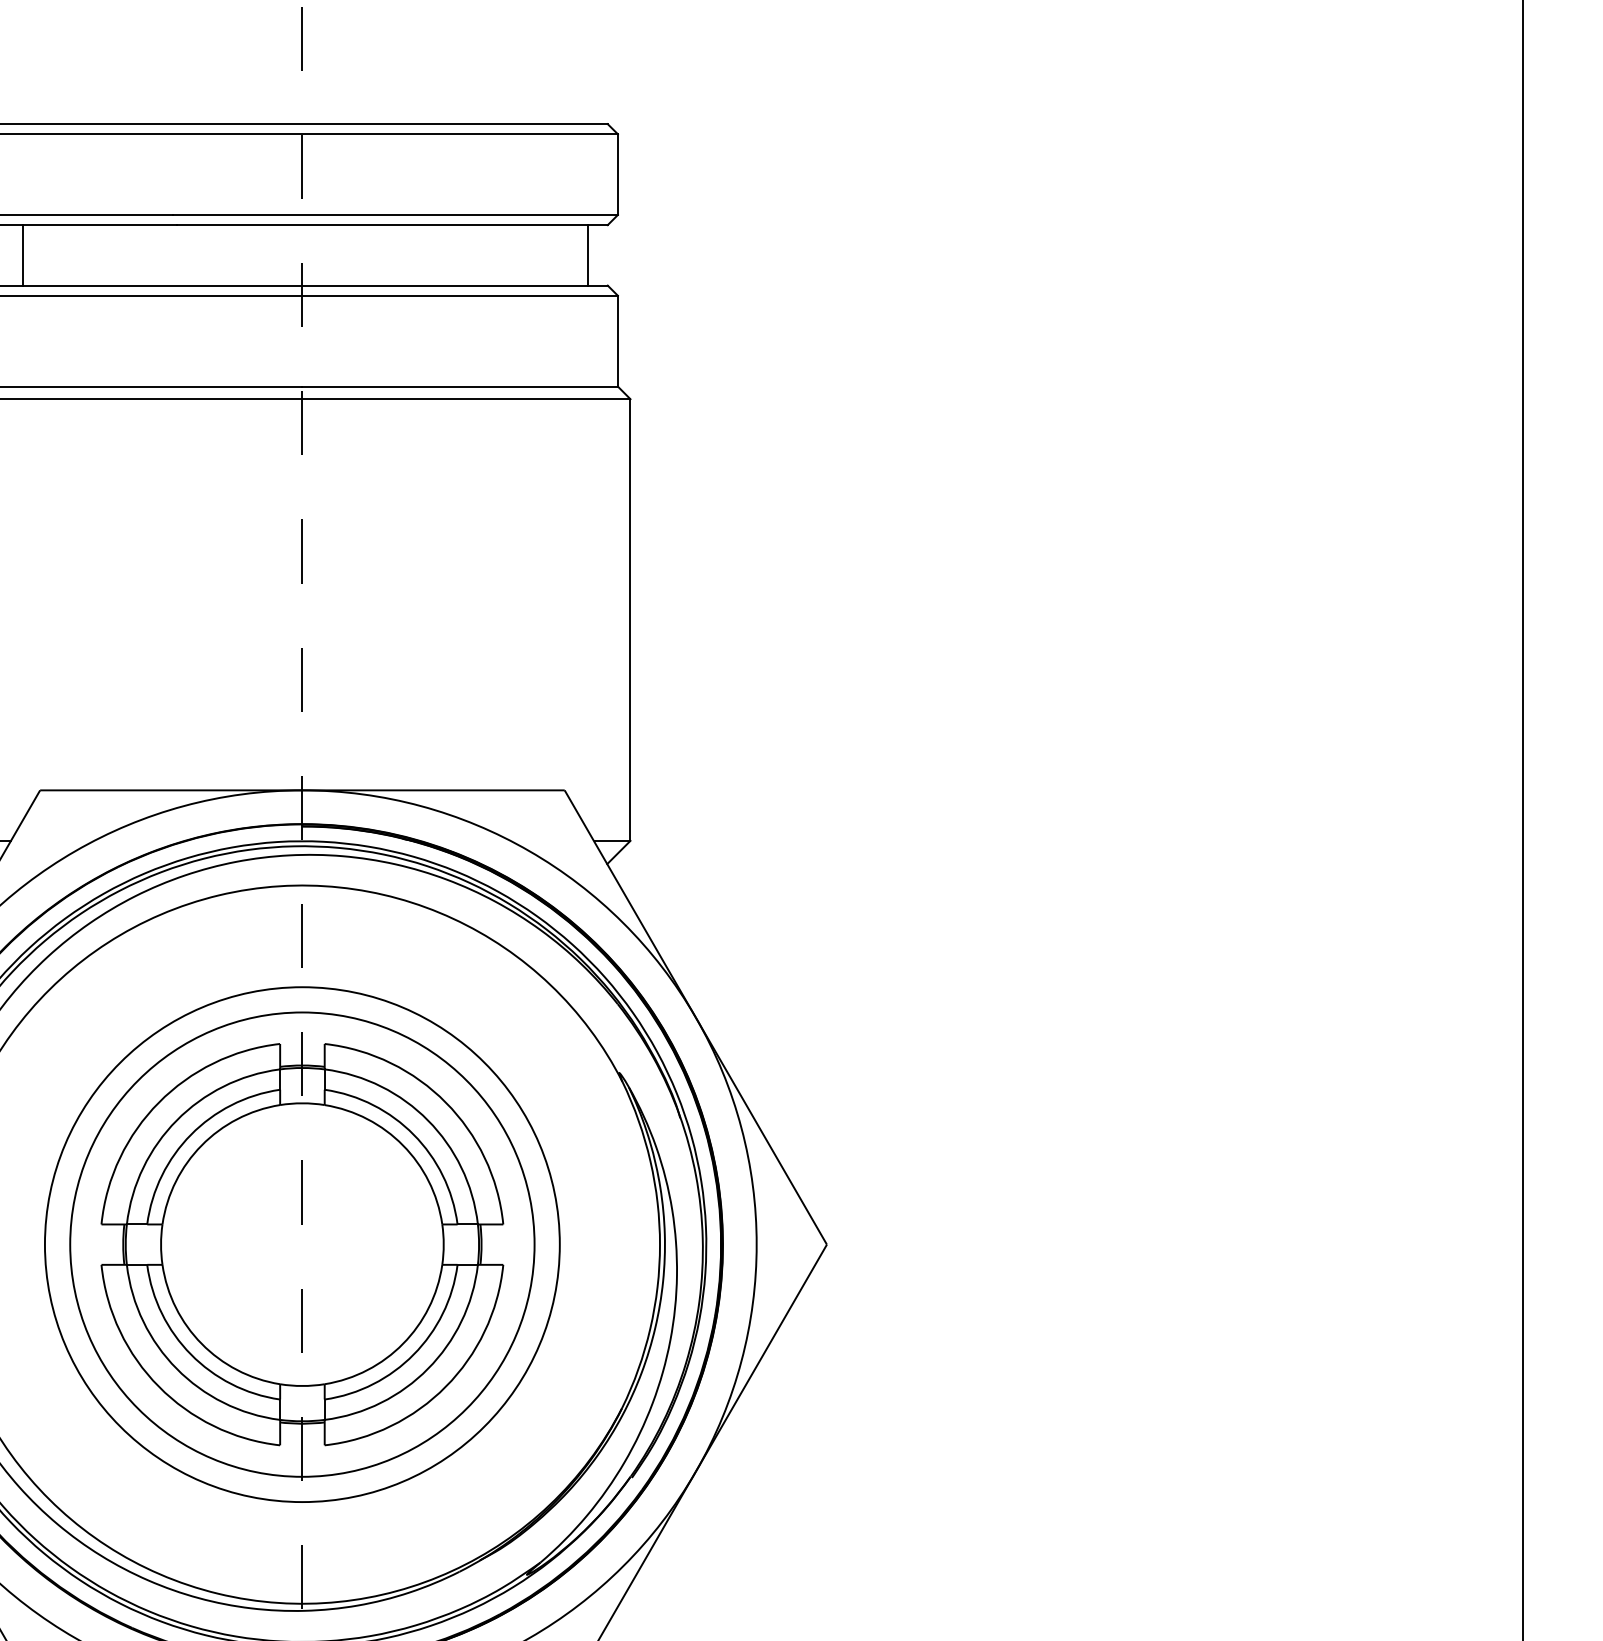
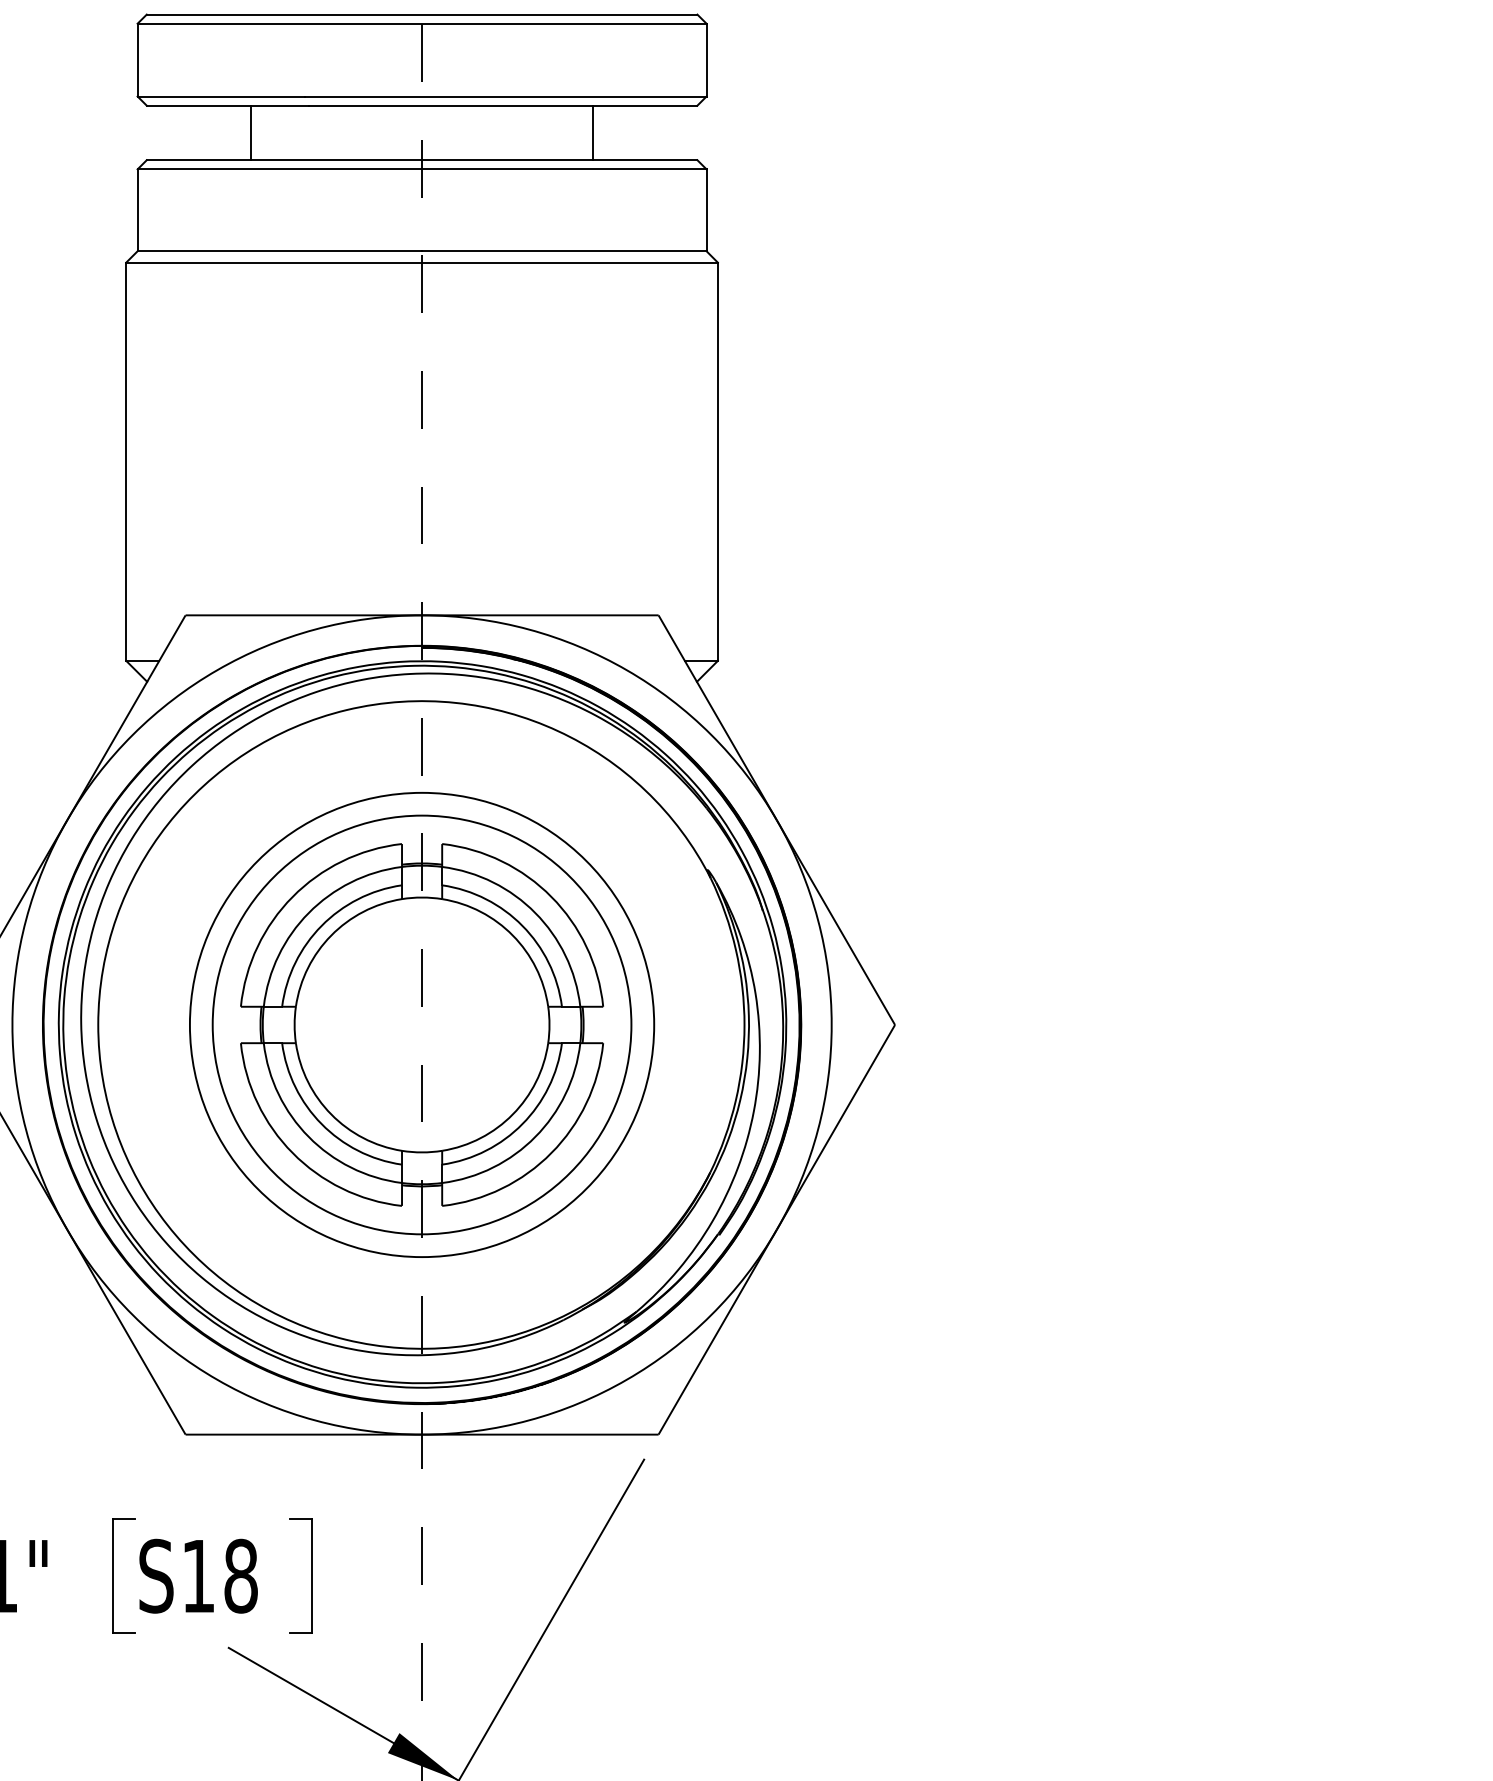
line: (23, 254) -> (251, 132), moved
line: (587, 254) -> (592, 132), moved

